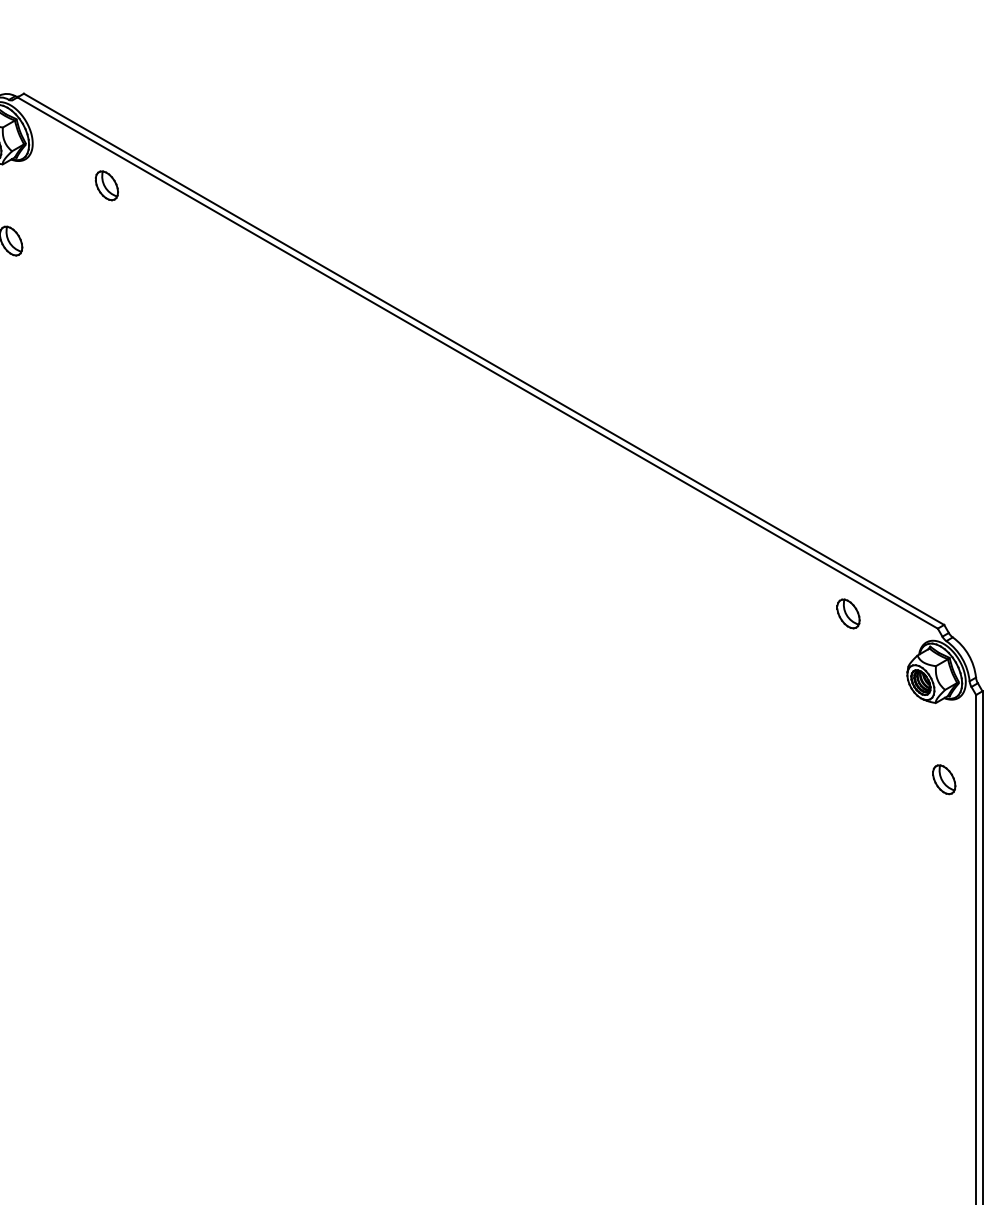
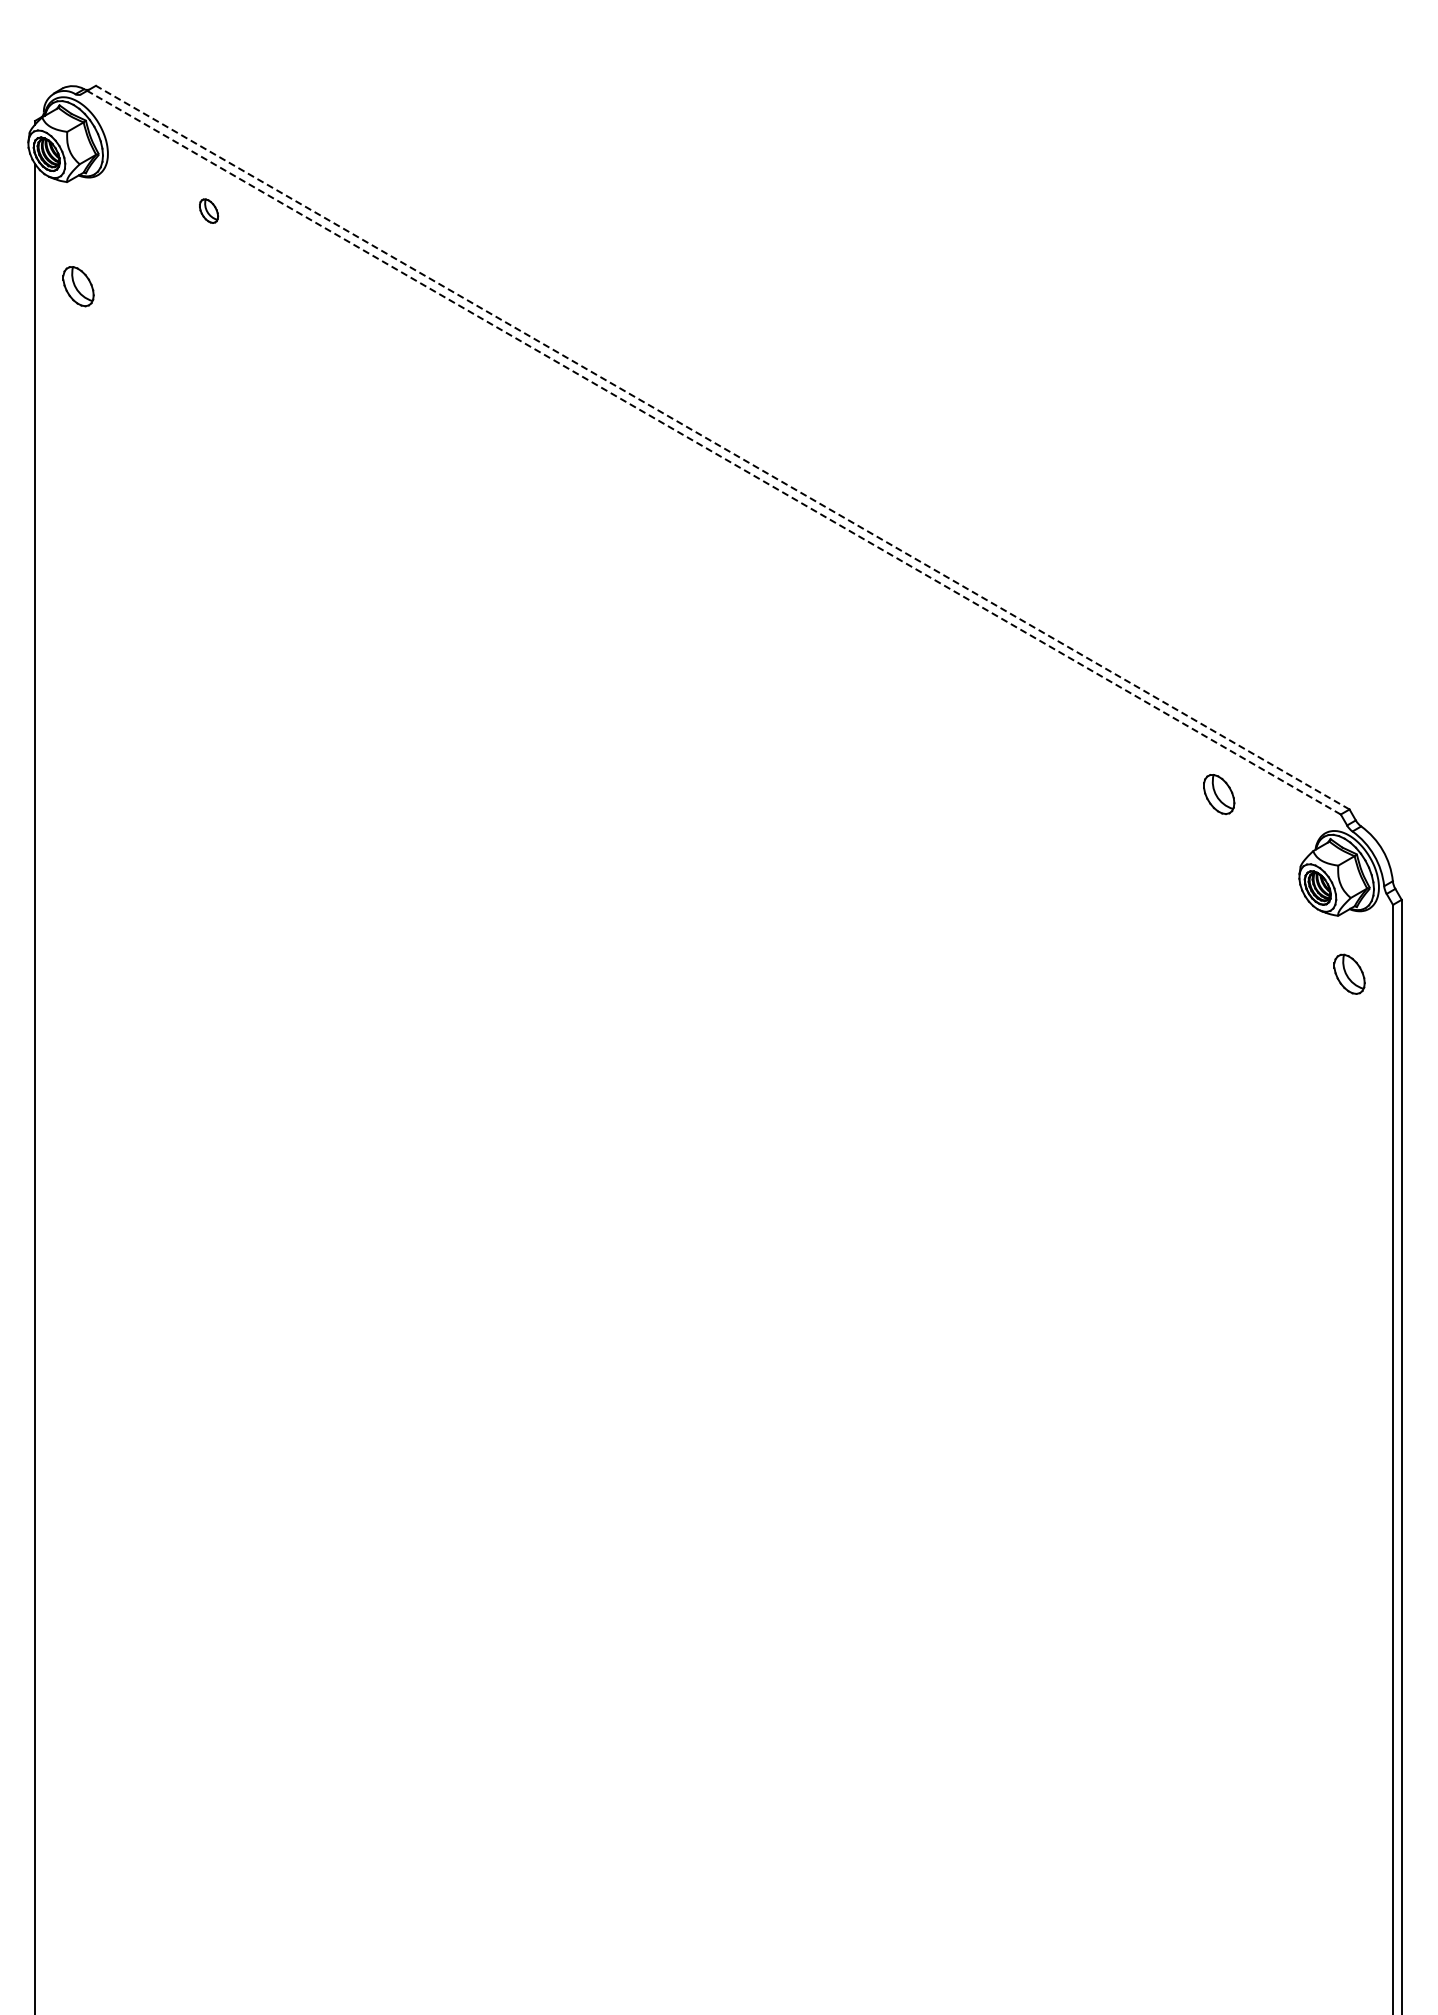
part: (106, 185) -> (208, 210), size x0.6
line: (483, 359) -> (722, 447), solid -> dashed
line: (478, 362) -> (714, 452), solid -> dashed
part: (944, 779) -> (1349, 973), moved

